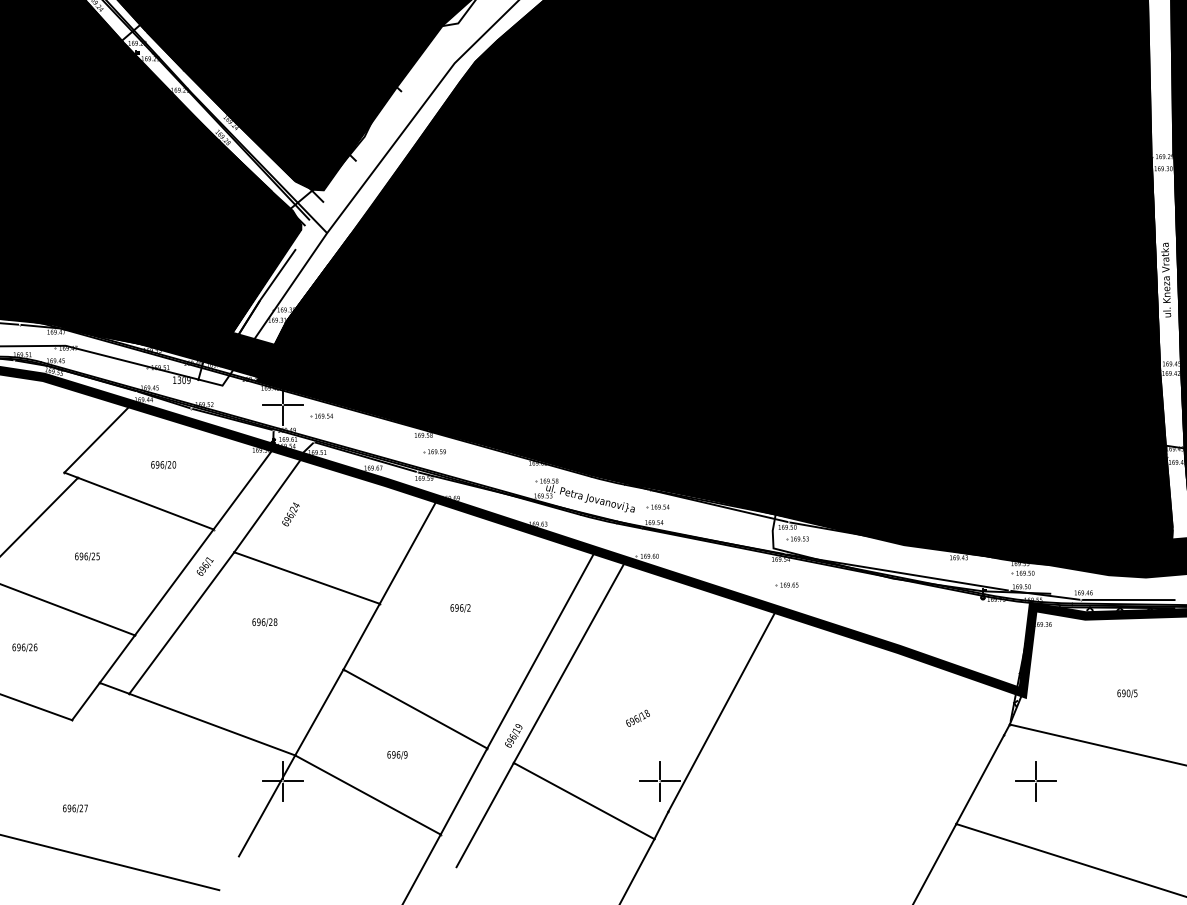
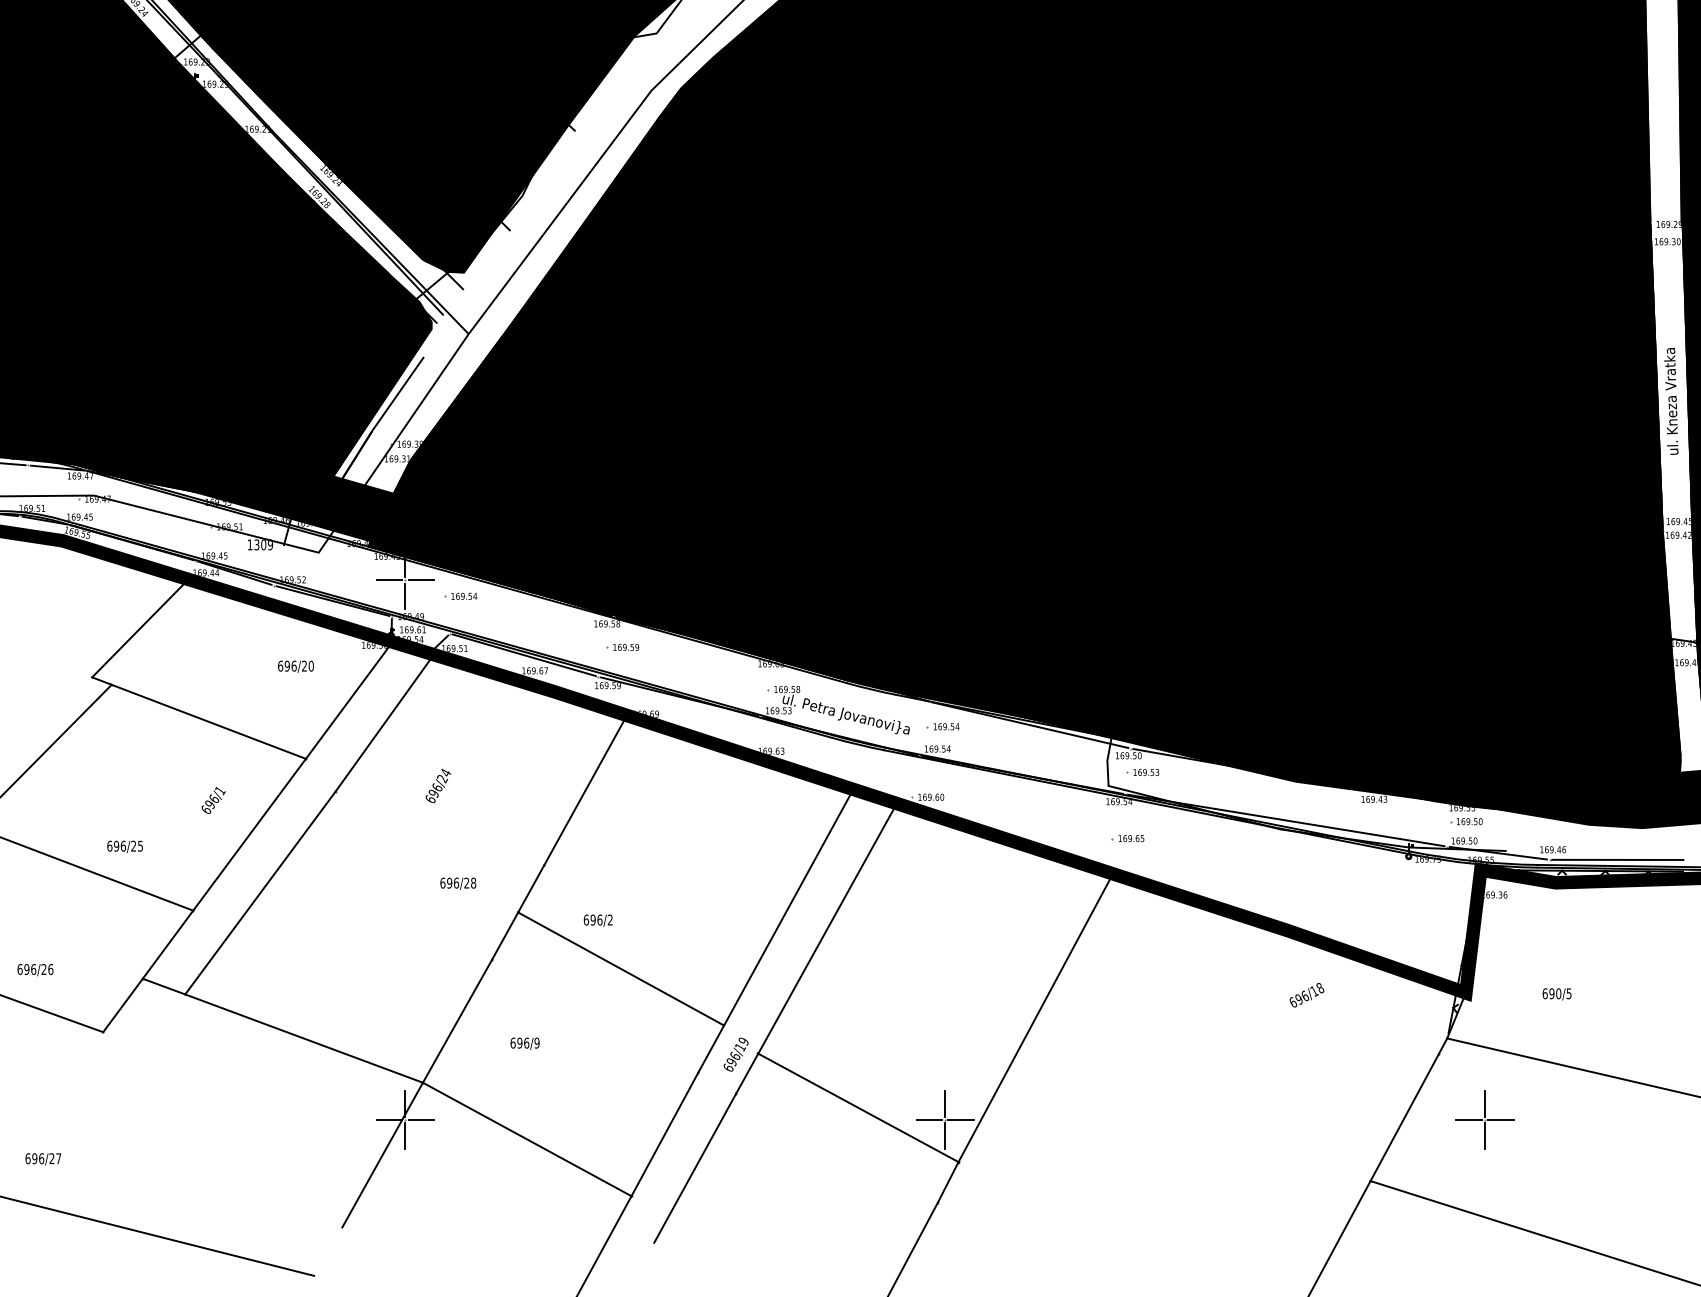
text: (163, 465) -> (295, 667), moved
text: (290, 514) -> (437, 786), moved
text: (87, 556) -> (125, 846), moved
text: (204, 566) -> (212, 800), moved
line: (306, 577) -> (439, 827), removed
text: (460, 608) -> (598, 920), moved
text: (264, 622) -> (457, 883), moved
text: (24, 647) -> (34, 969), moved
text: (1127, 693) -> (1557, 993), moved
line: (415, 708) -> (621, 968), moved
text: (637, 717) -> (1306, 993), moved
text: (397, 755) -> (525, 1044), moved
line: (583, 800) -> (857, 1107), moved
text: (75, 808) -> (43, 1158), moved

